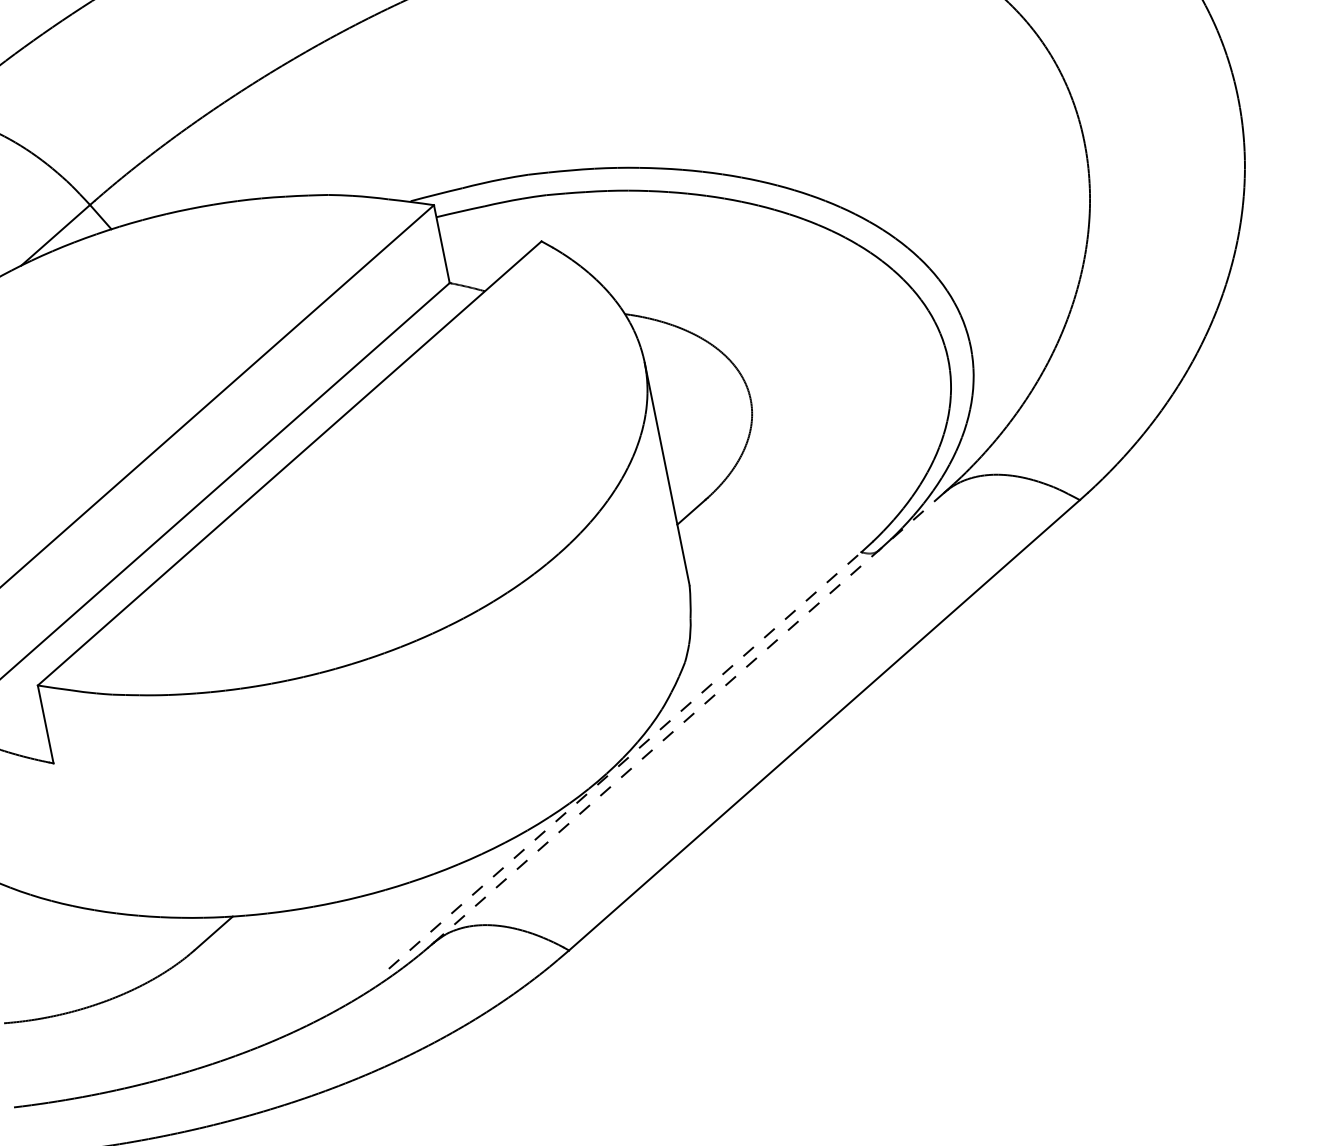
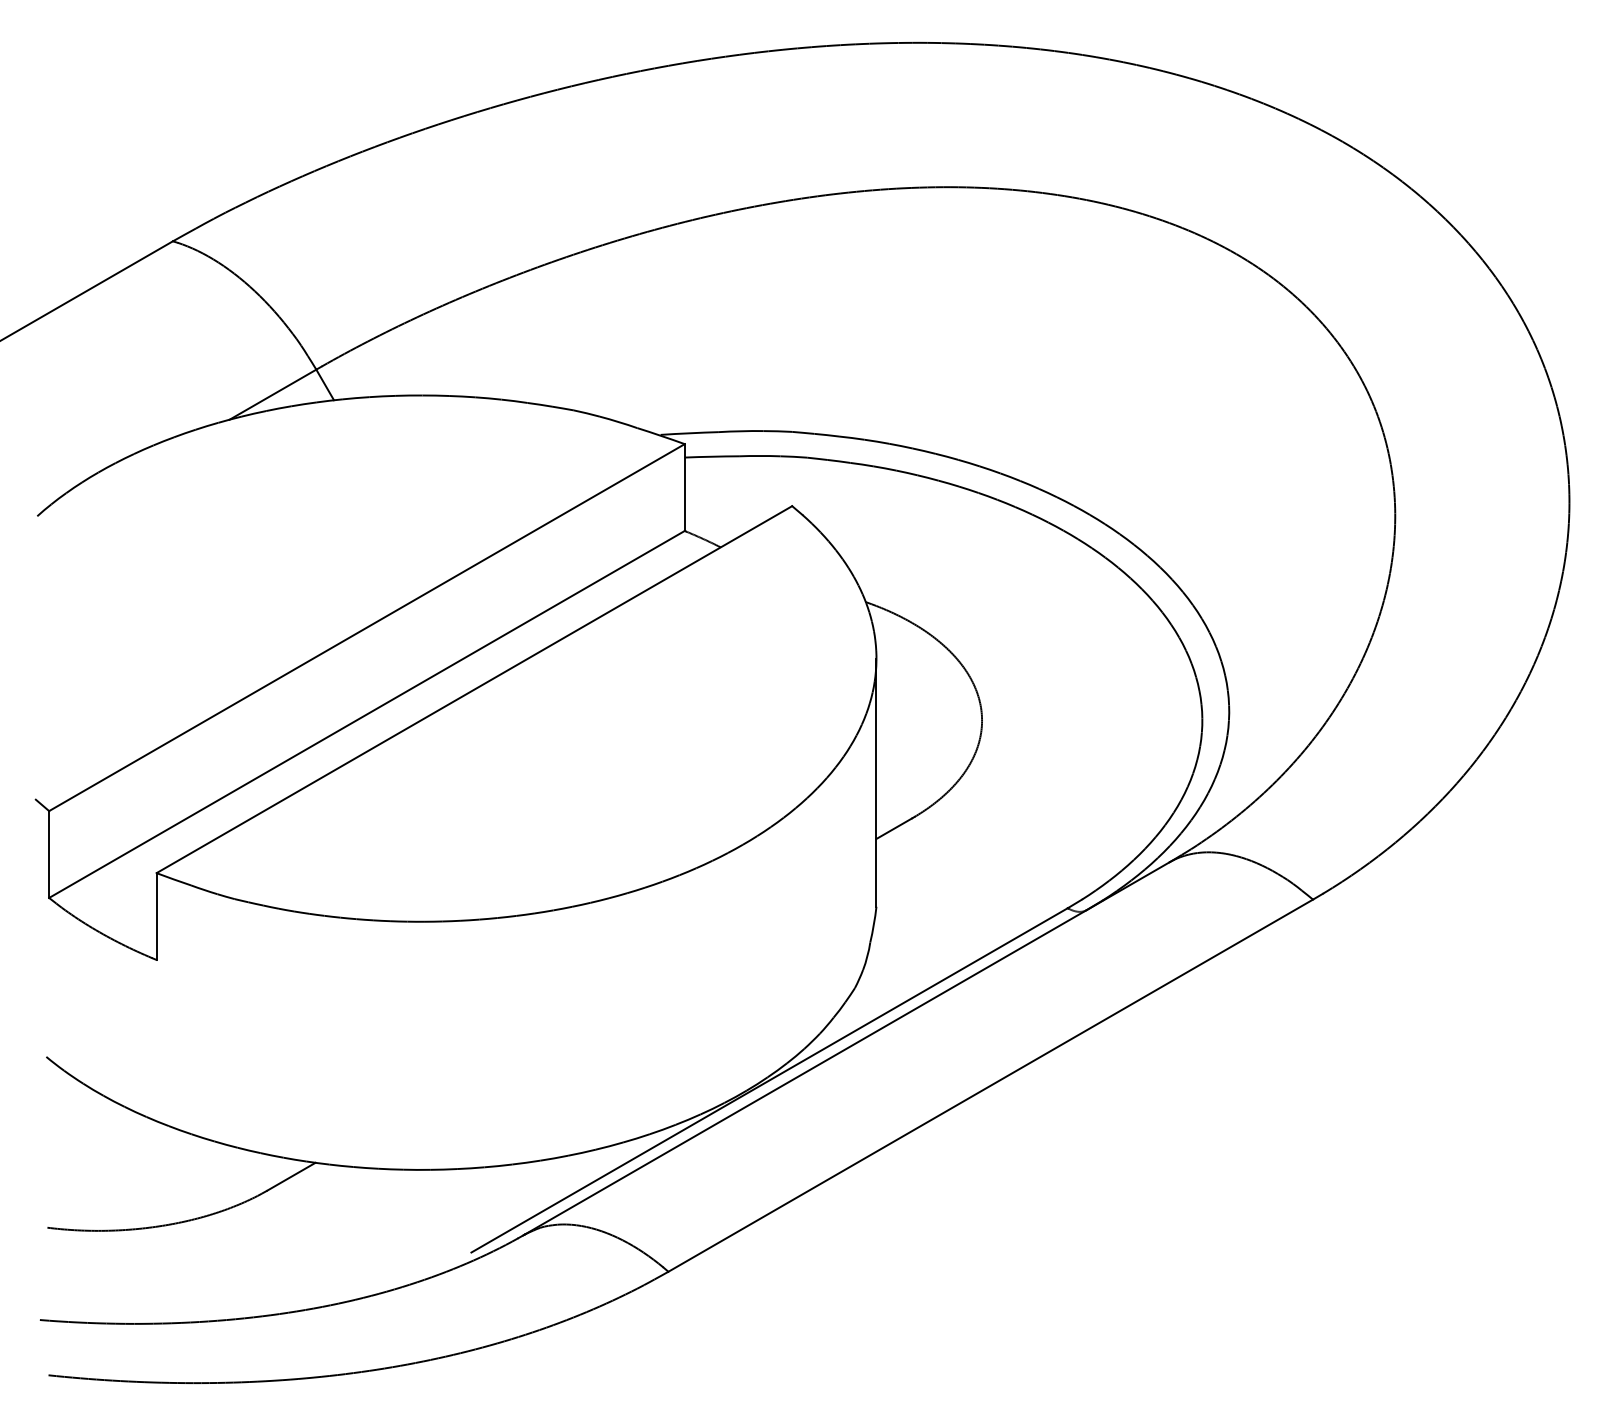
line: (688, 718) -> (846, 1048), dashed -> solid
line: (626, 760) -> (770, 1080), dashed -> solid

